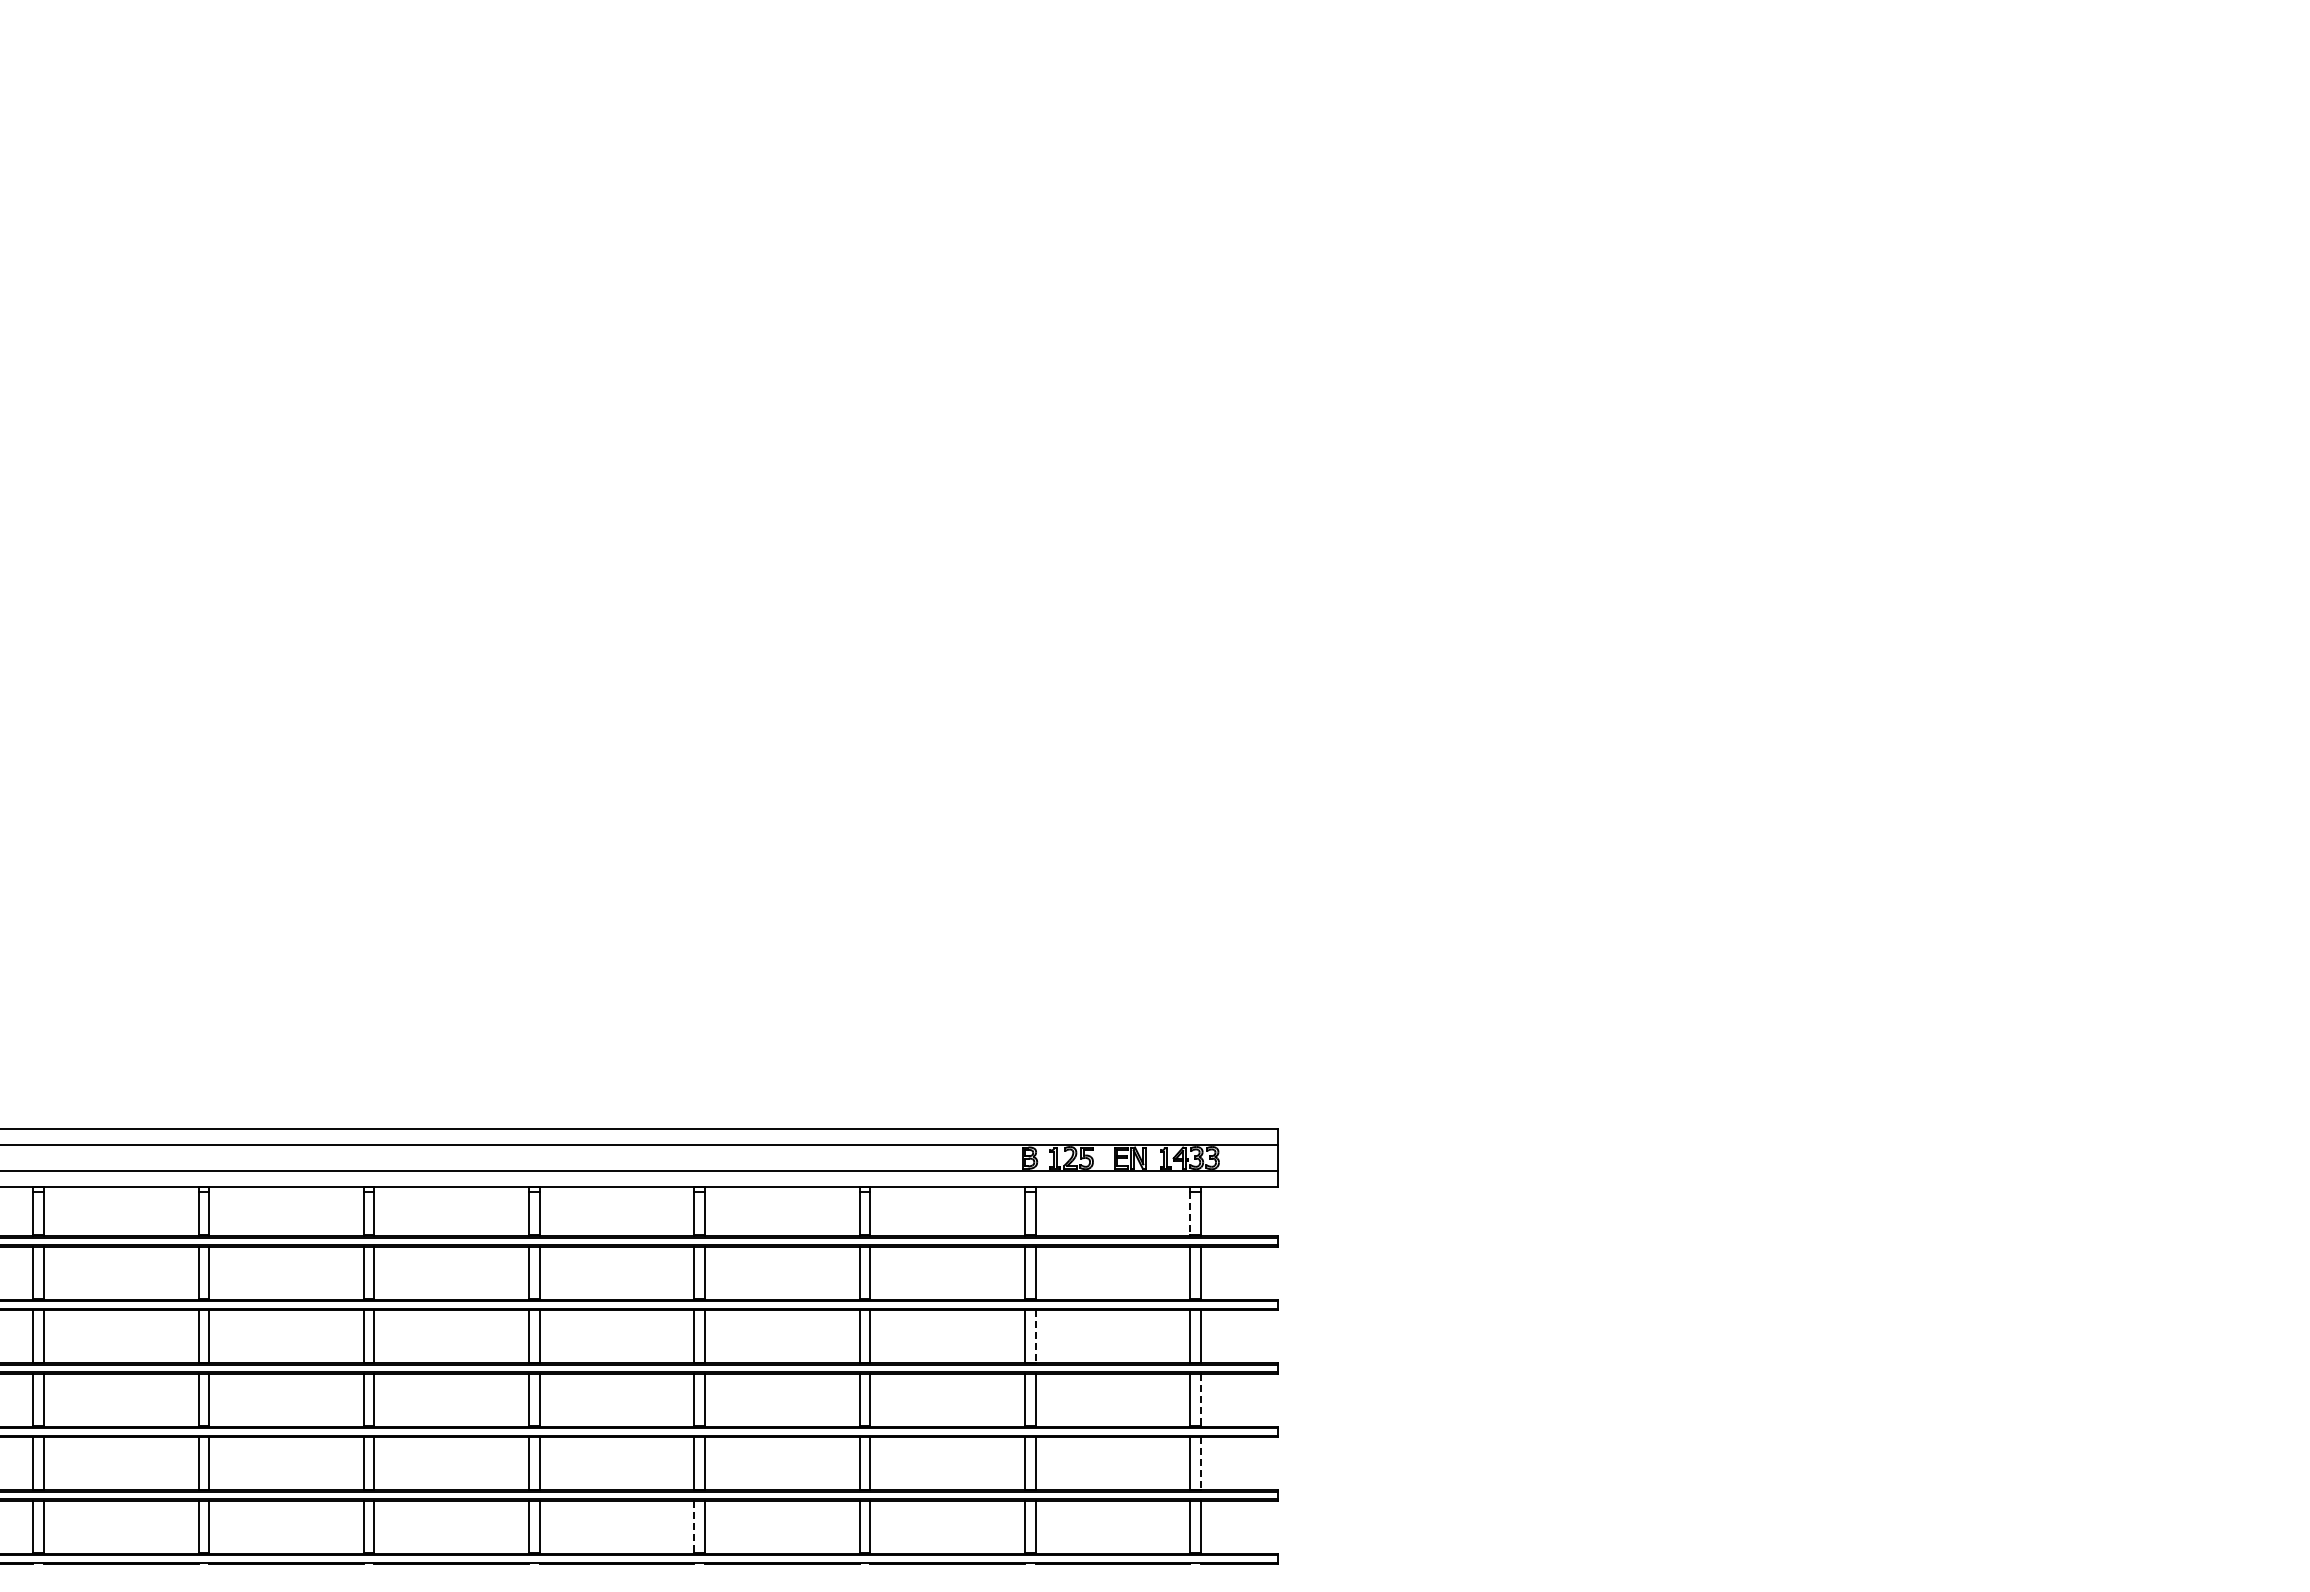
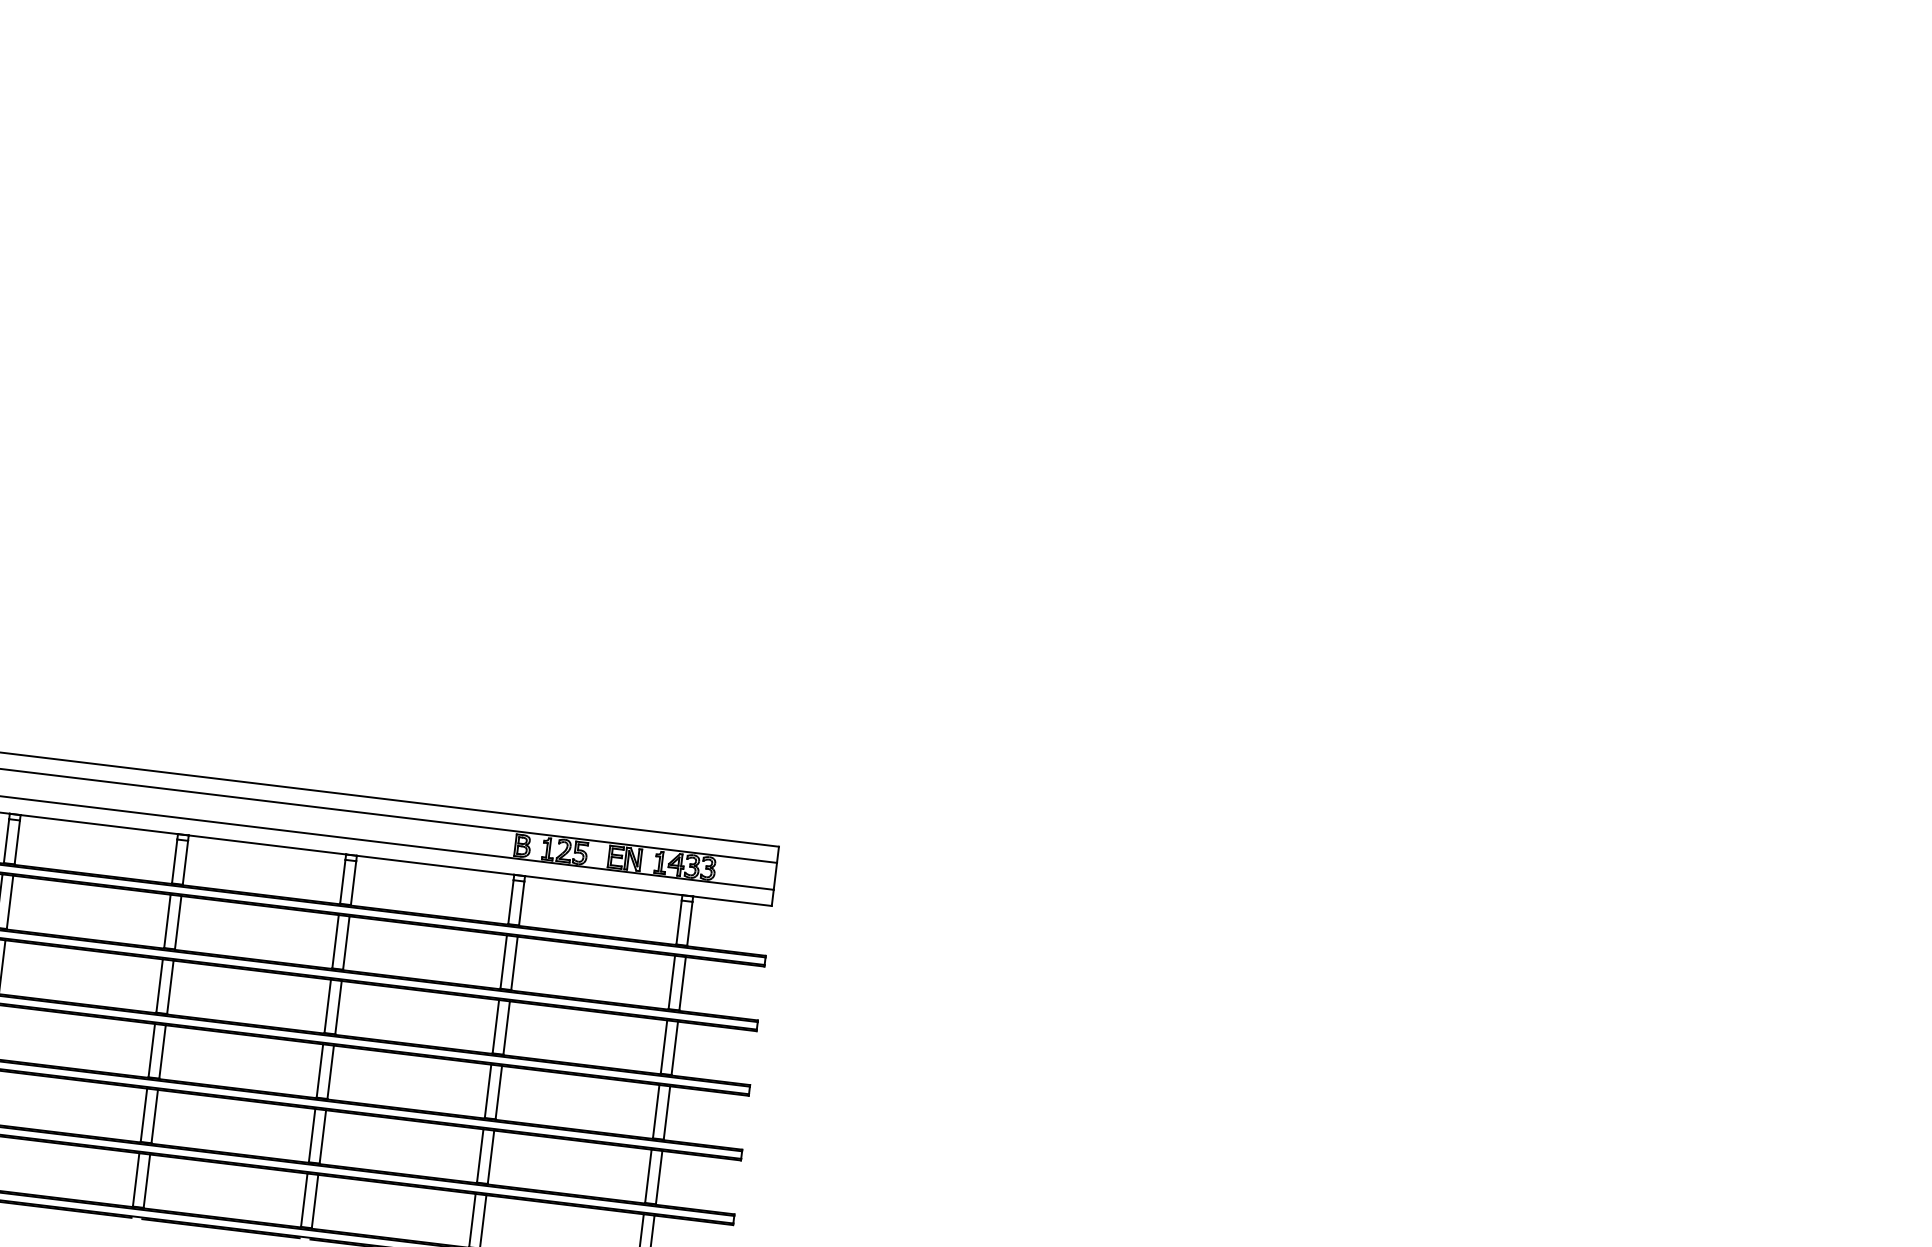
line: (1190, 1213) -> (679, 922), dashed -> solid
line: (1035, 1336) -> (506, 1028), dashed -> solid
line: (1200, 1400) -> (666, 1113), dashed -> solid
line: (1200, 1463) -> (658, 1177), dashed -> solid
line: (694, 1527) -> (136, 1180), dashed -> solid

